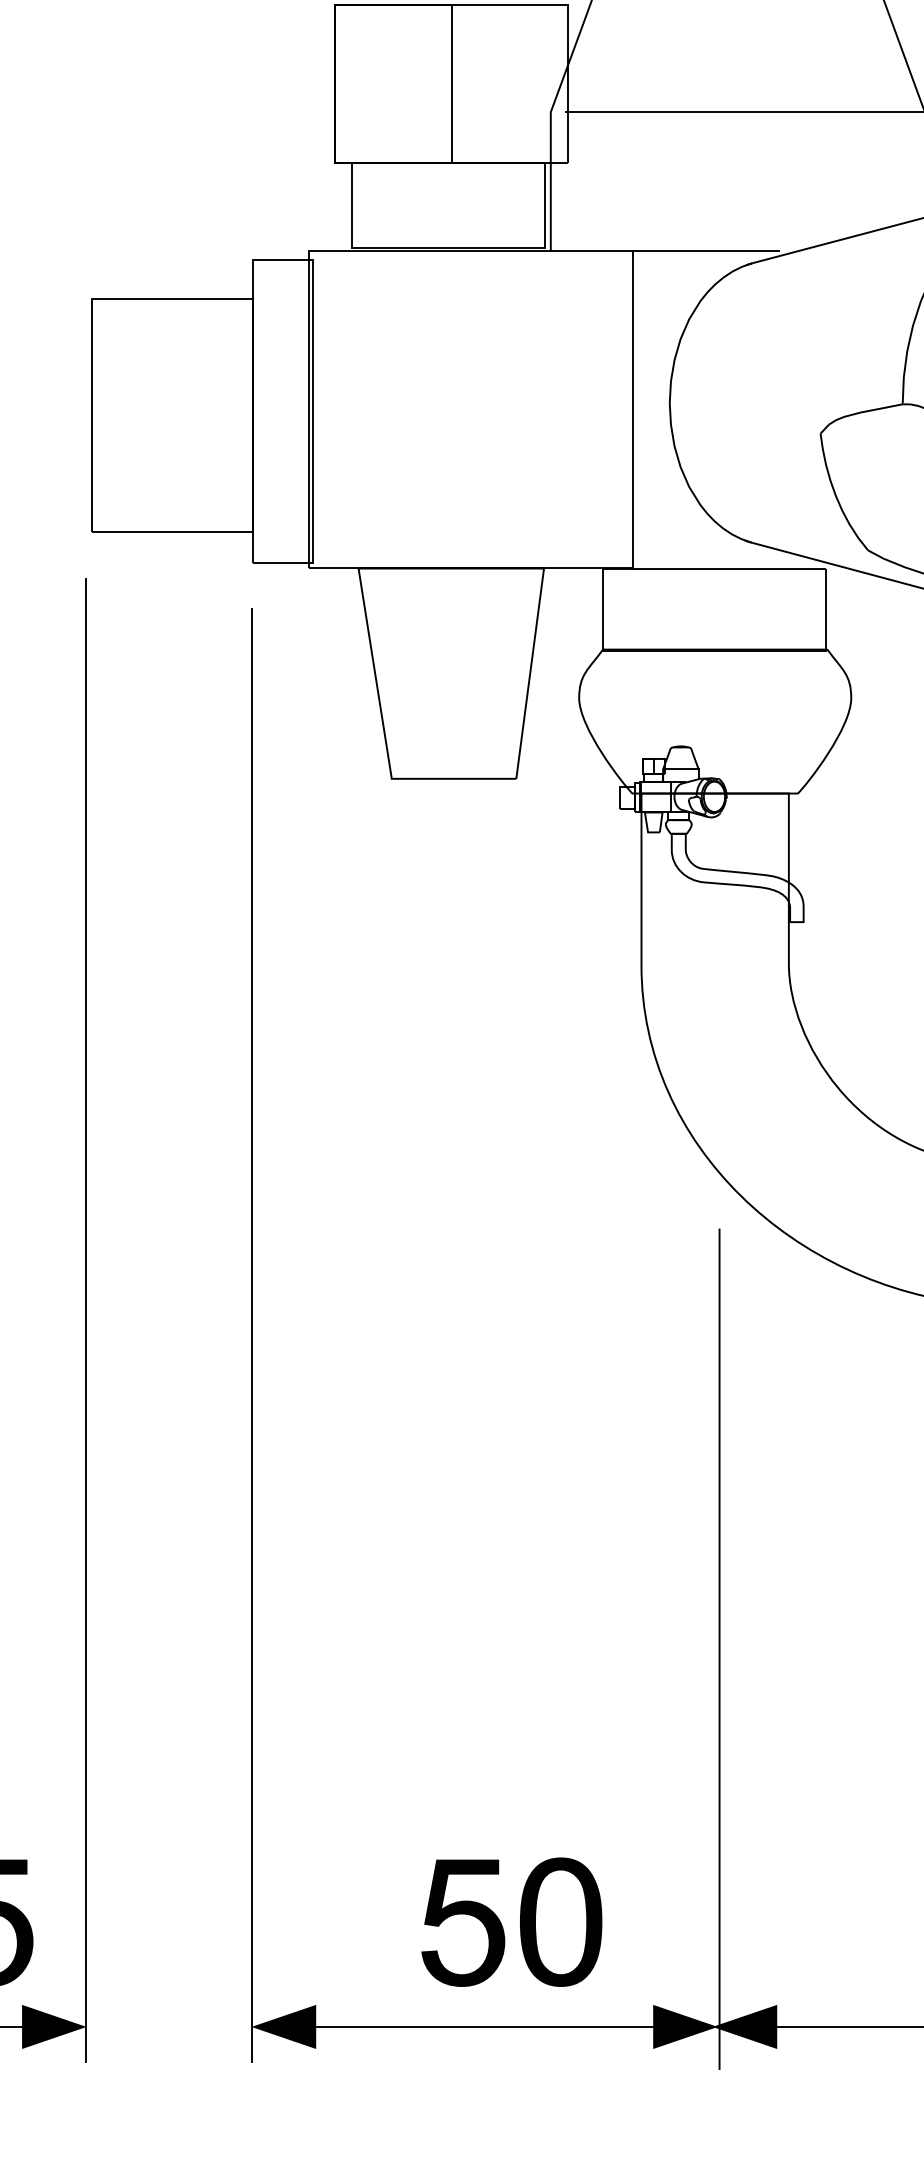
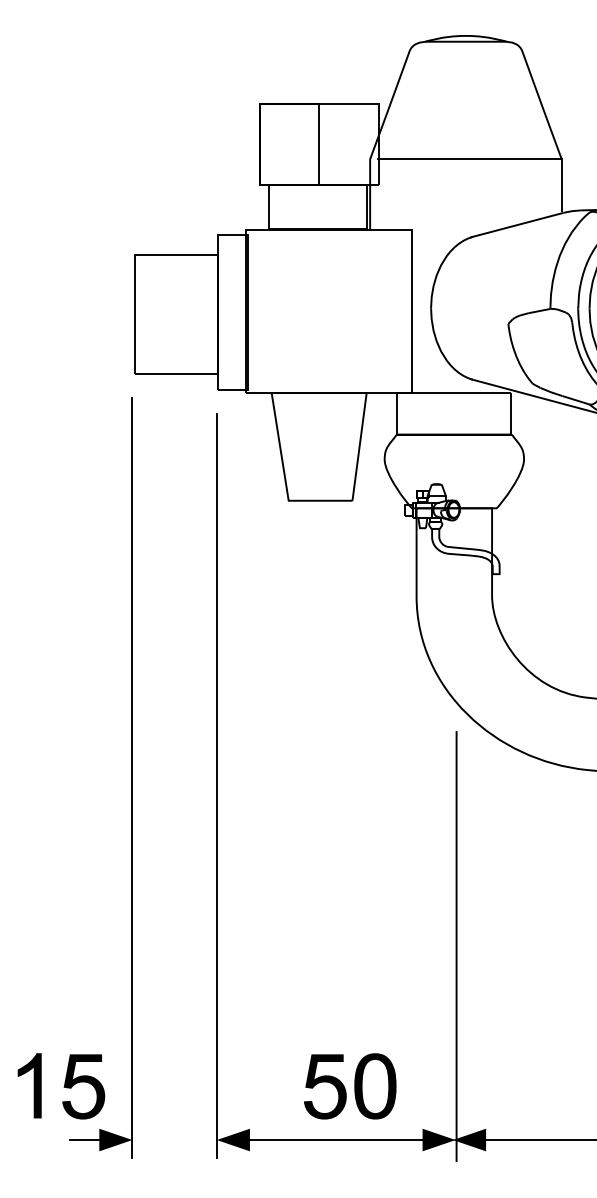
line: (705, 251) -> (449, 230), removed

